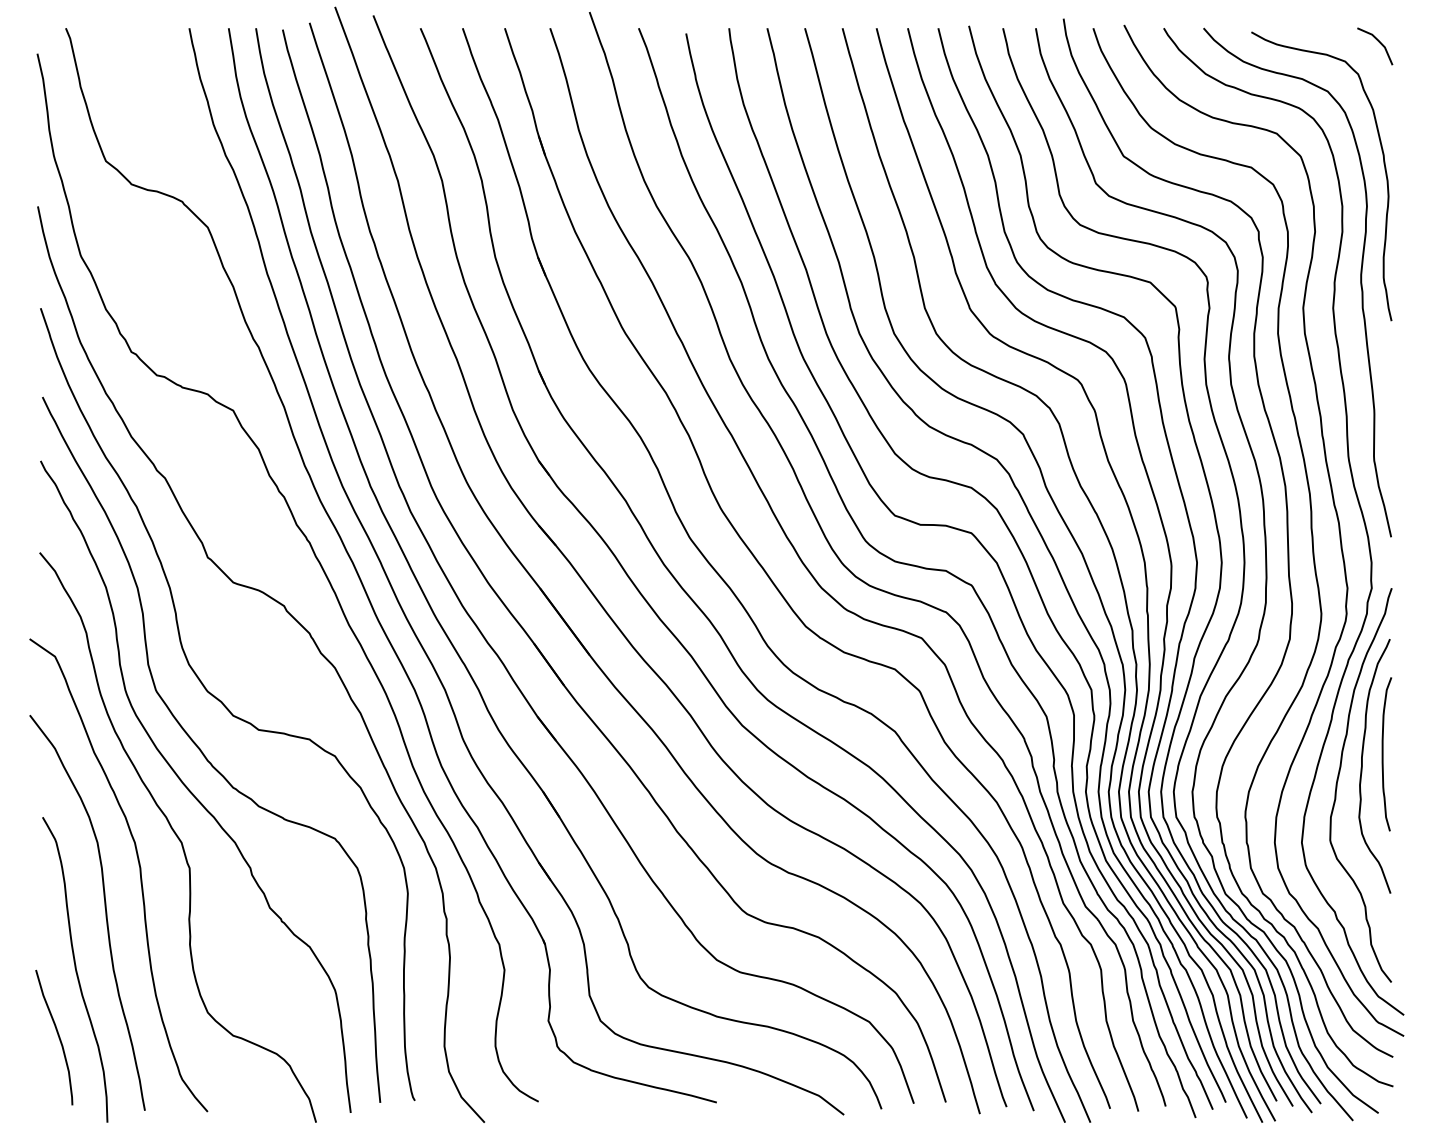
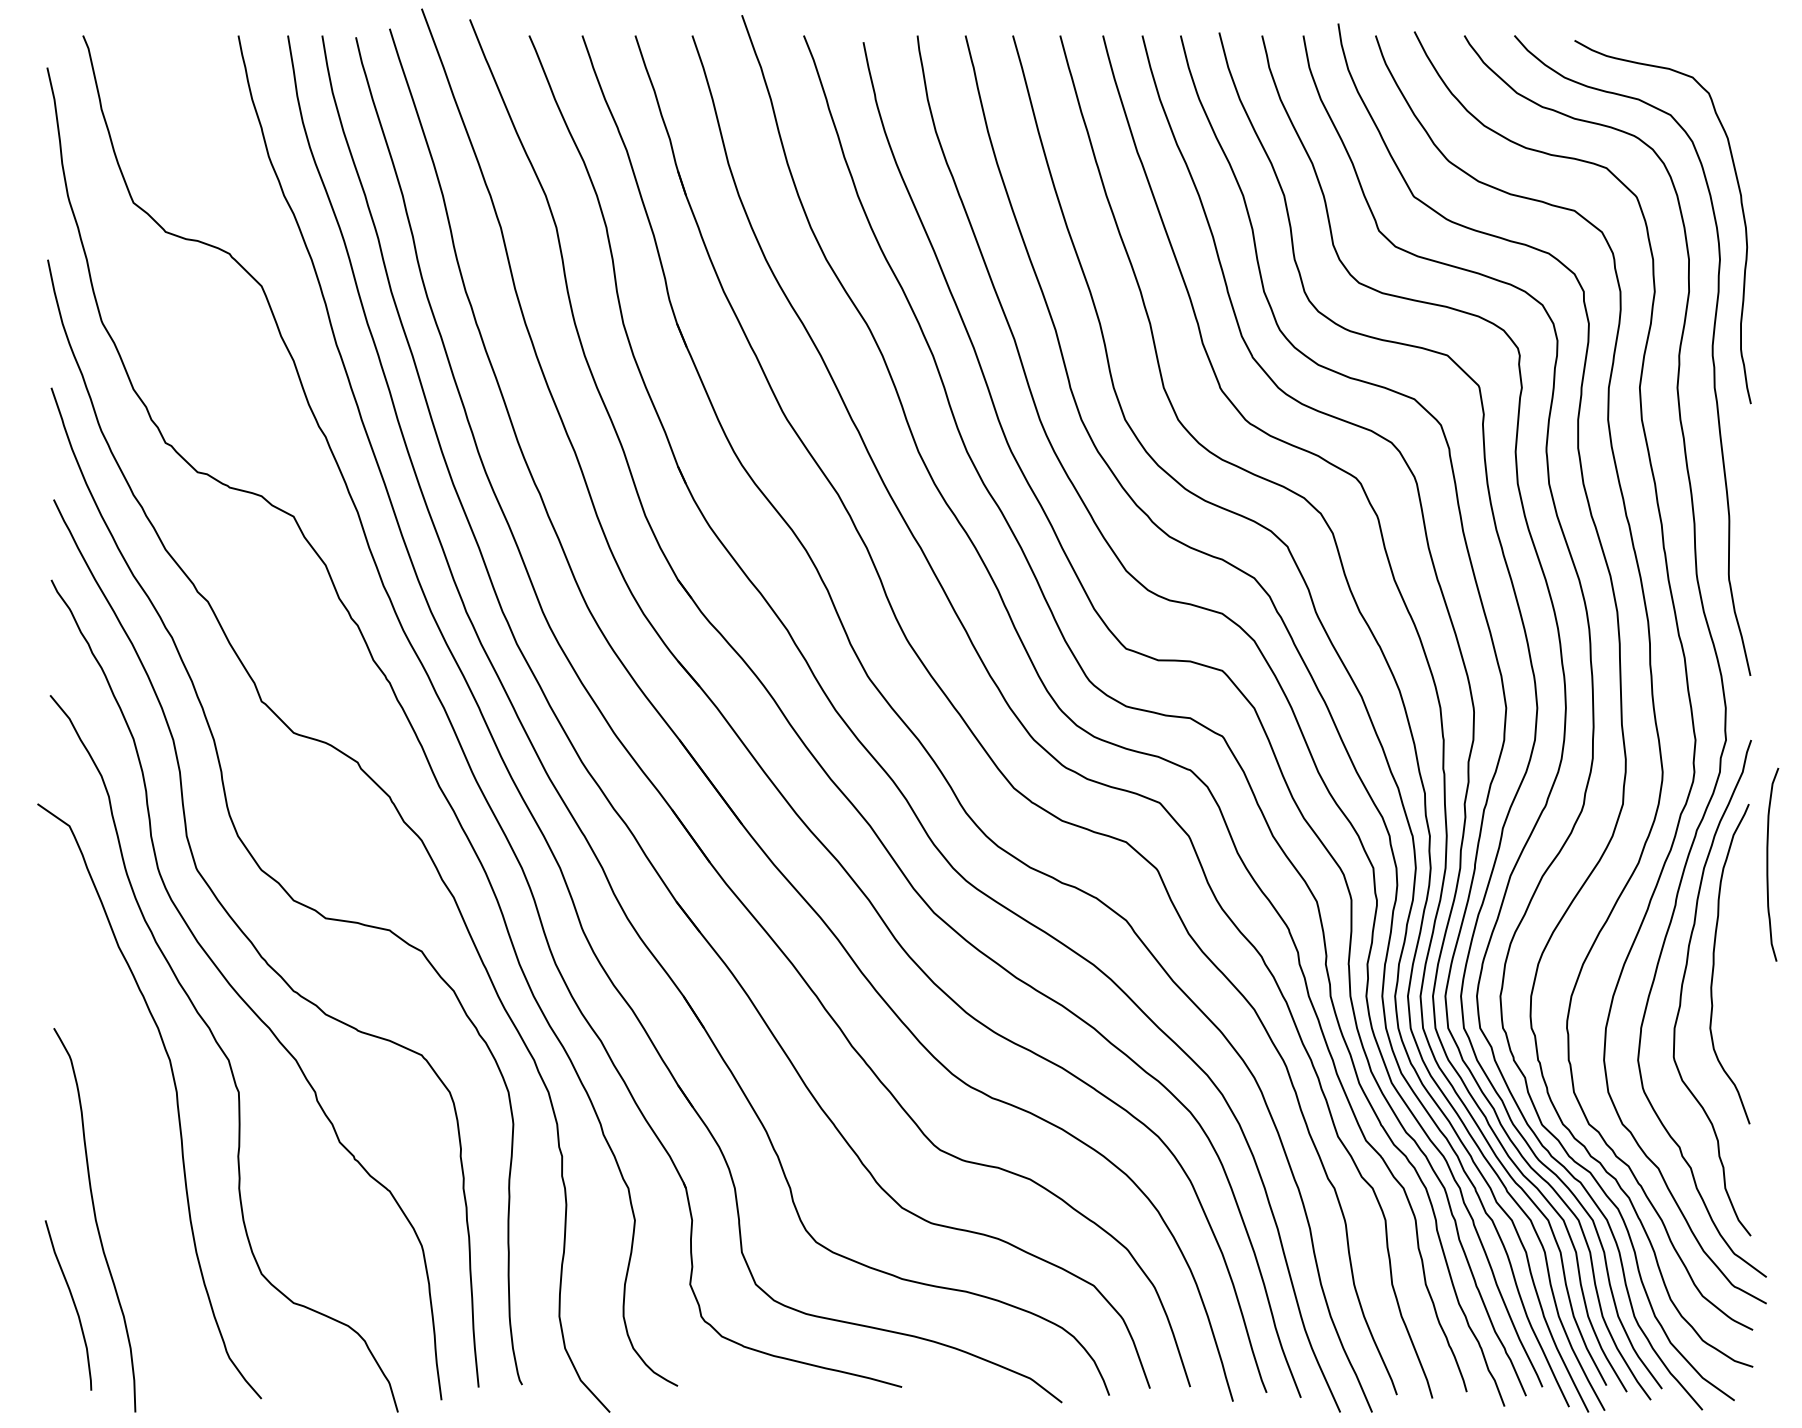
line: (1378, 42) -> (1734, 53), removed
curve: (1383, 754) -> (1768, 864), moved
curve: (104, 907) -> (131, 1141), removed

